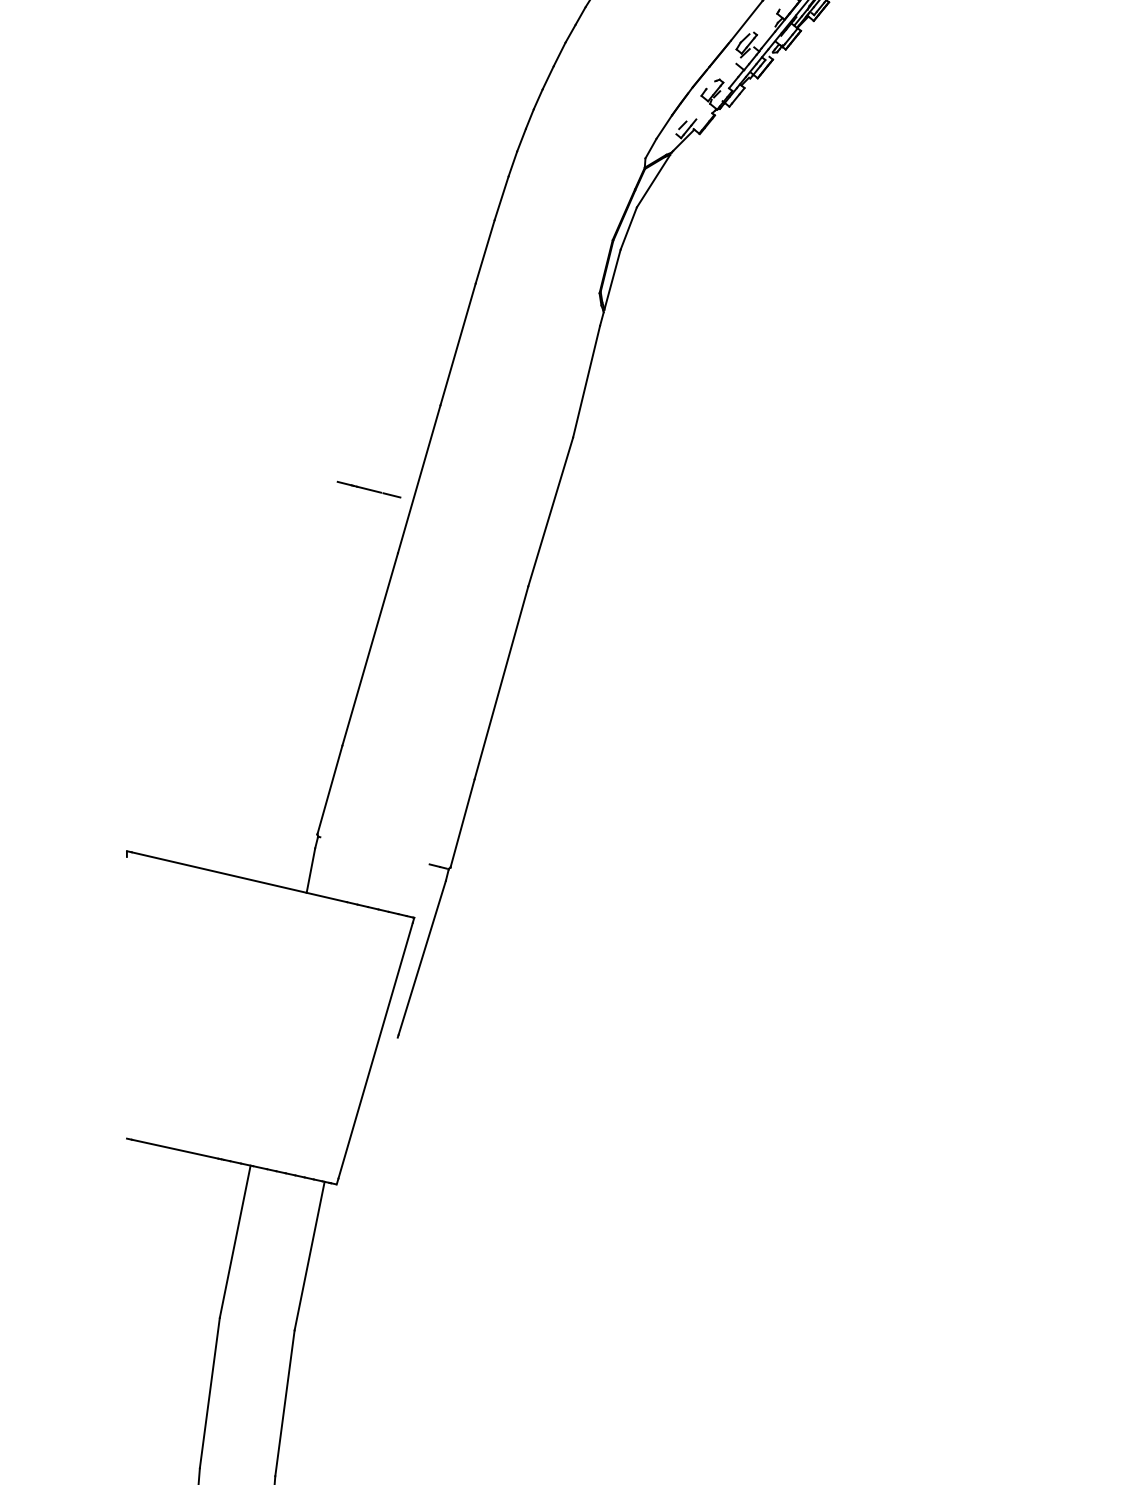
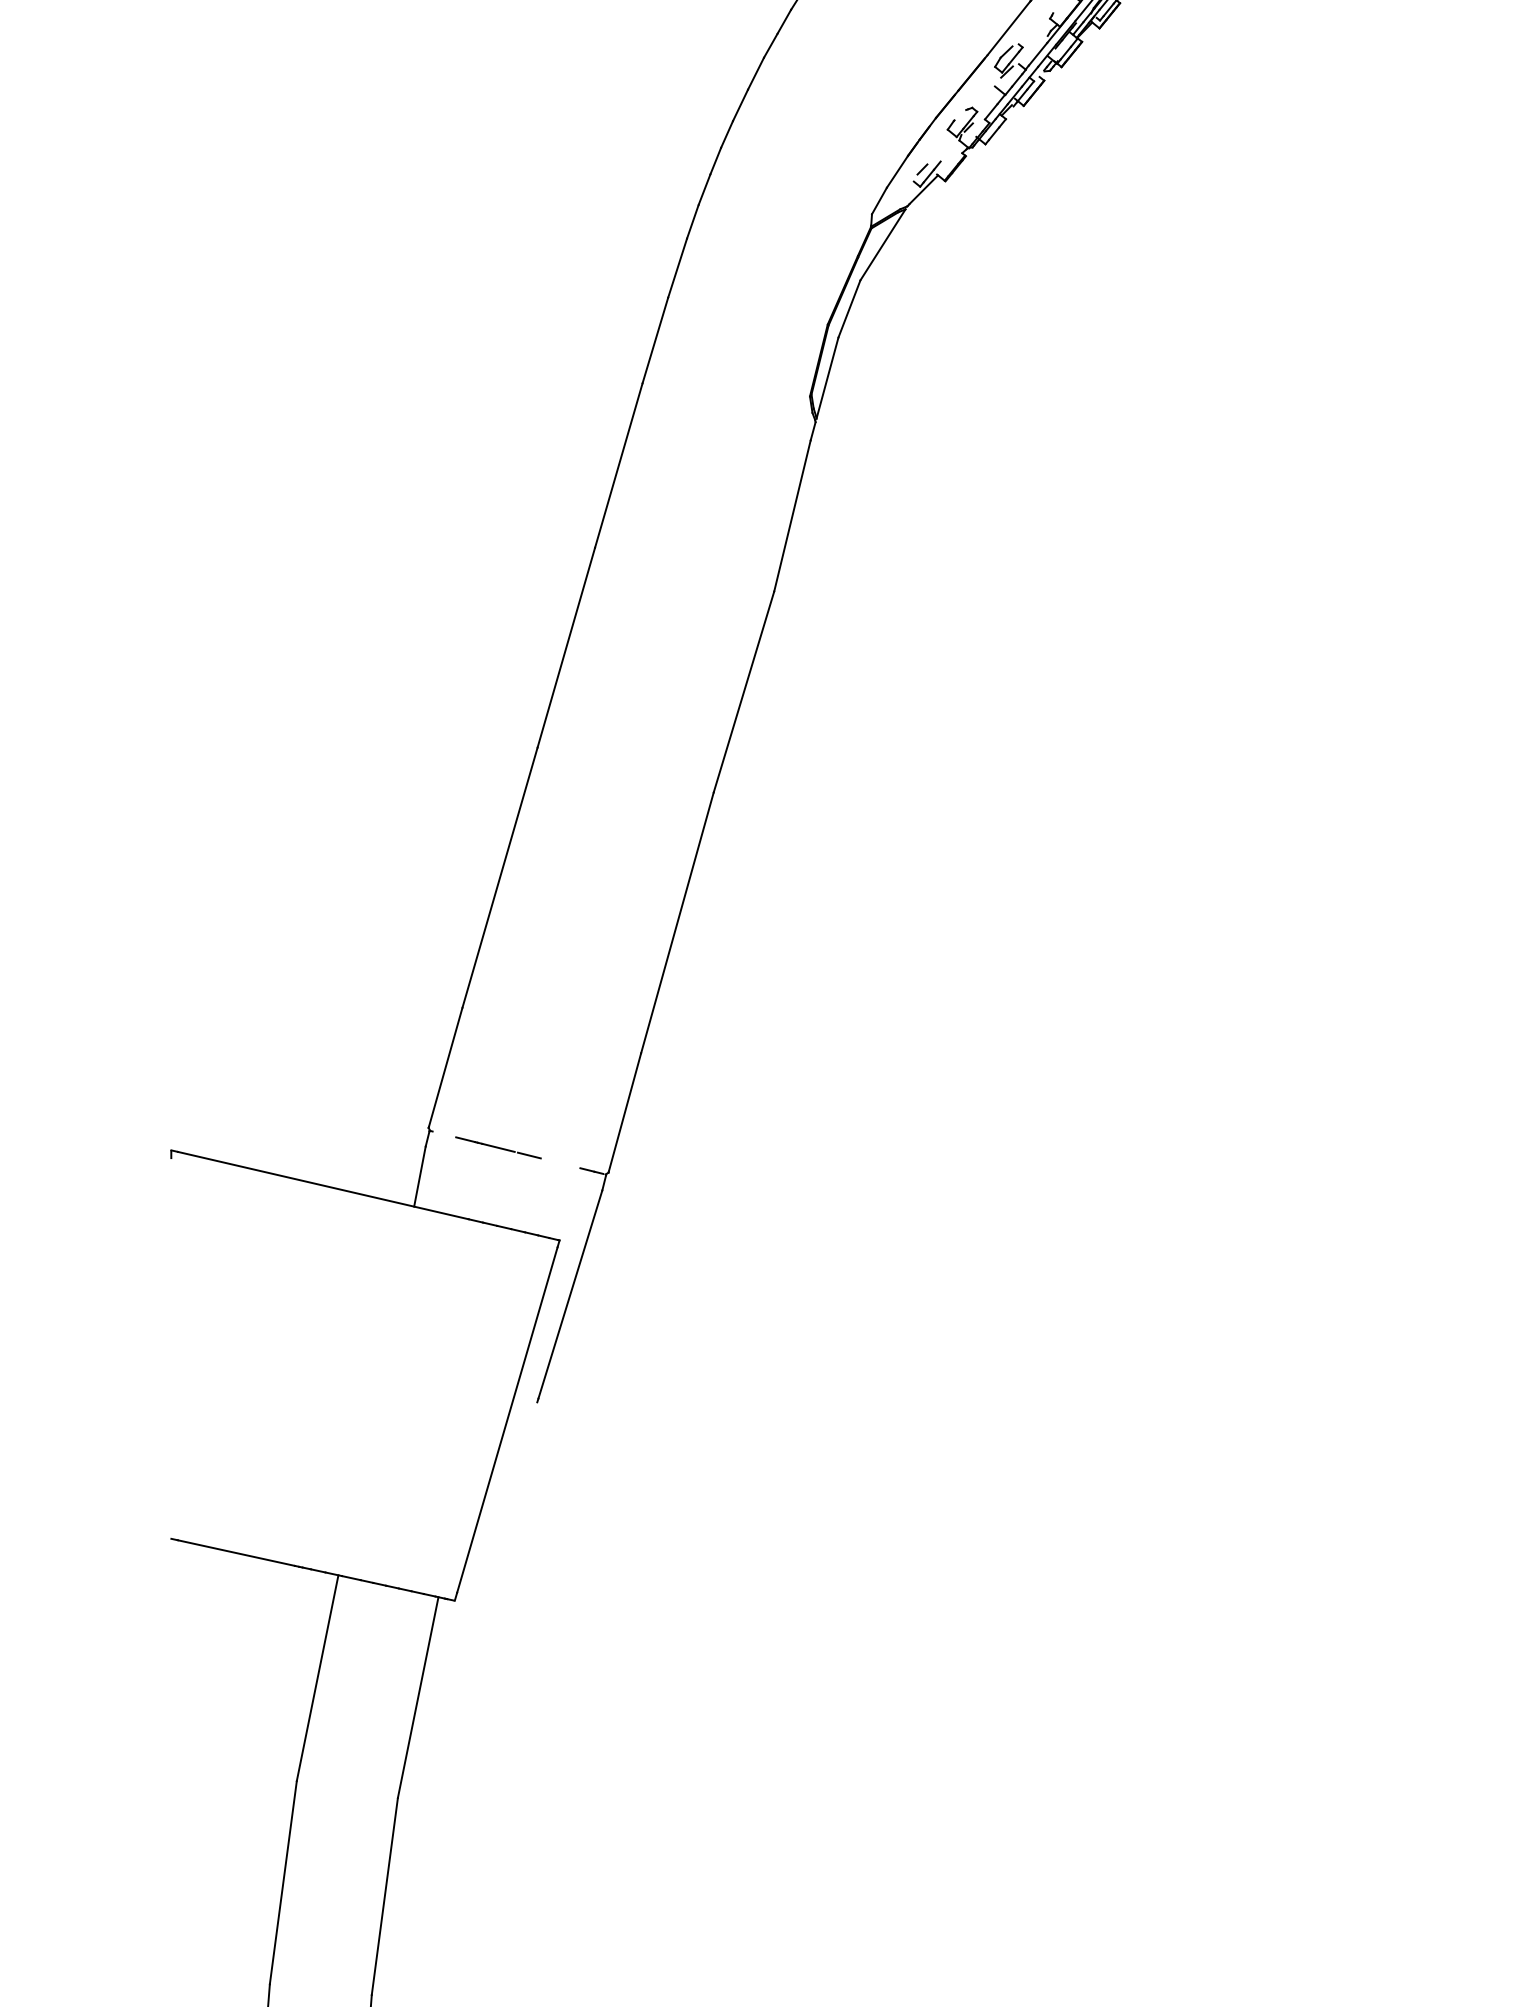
line: (369, 489) -> (498, 1147), moved

